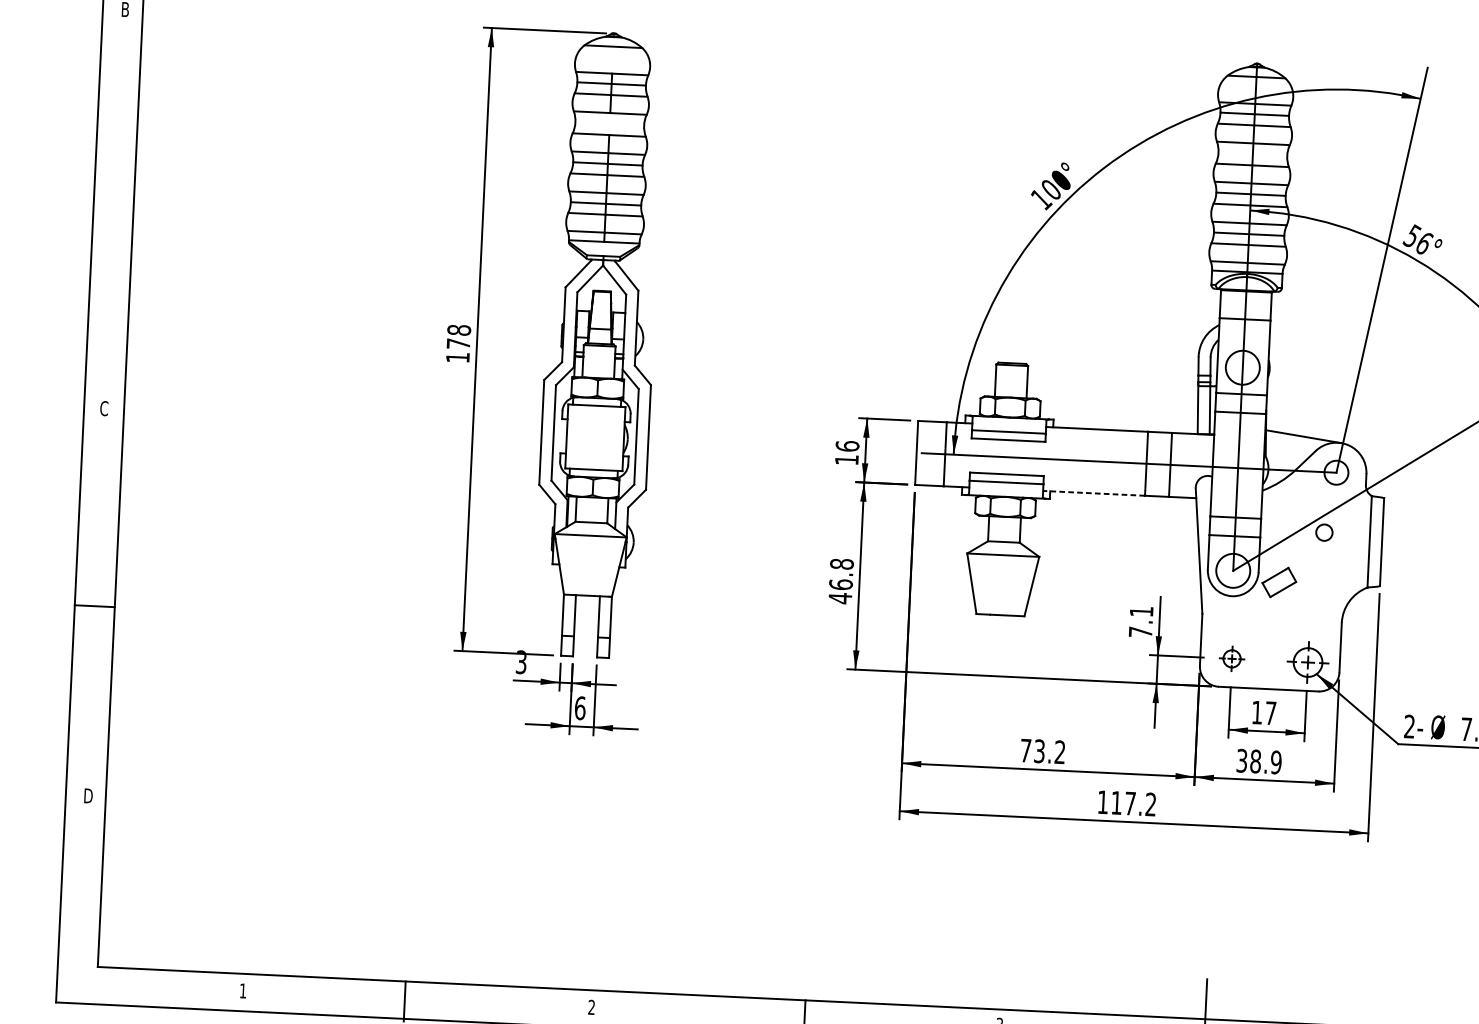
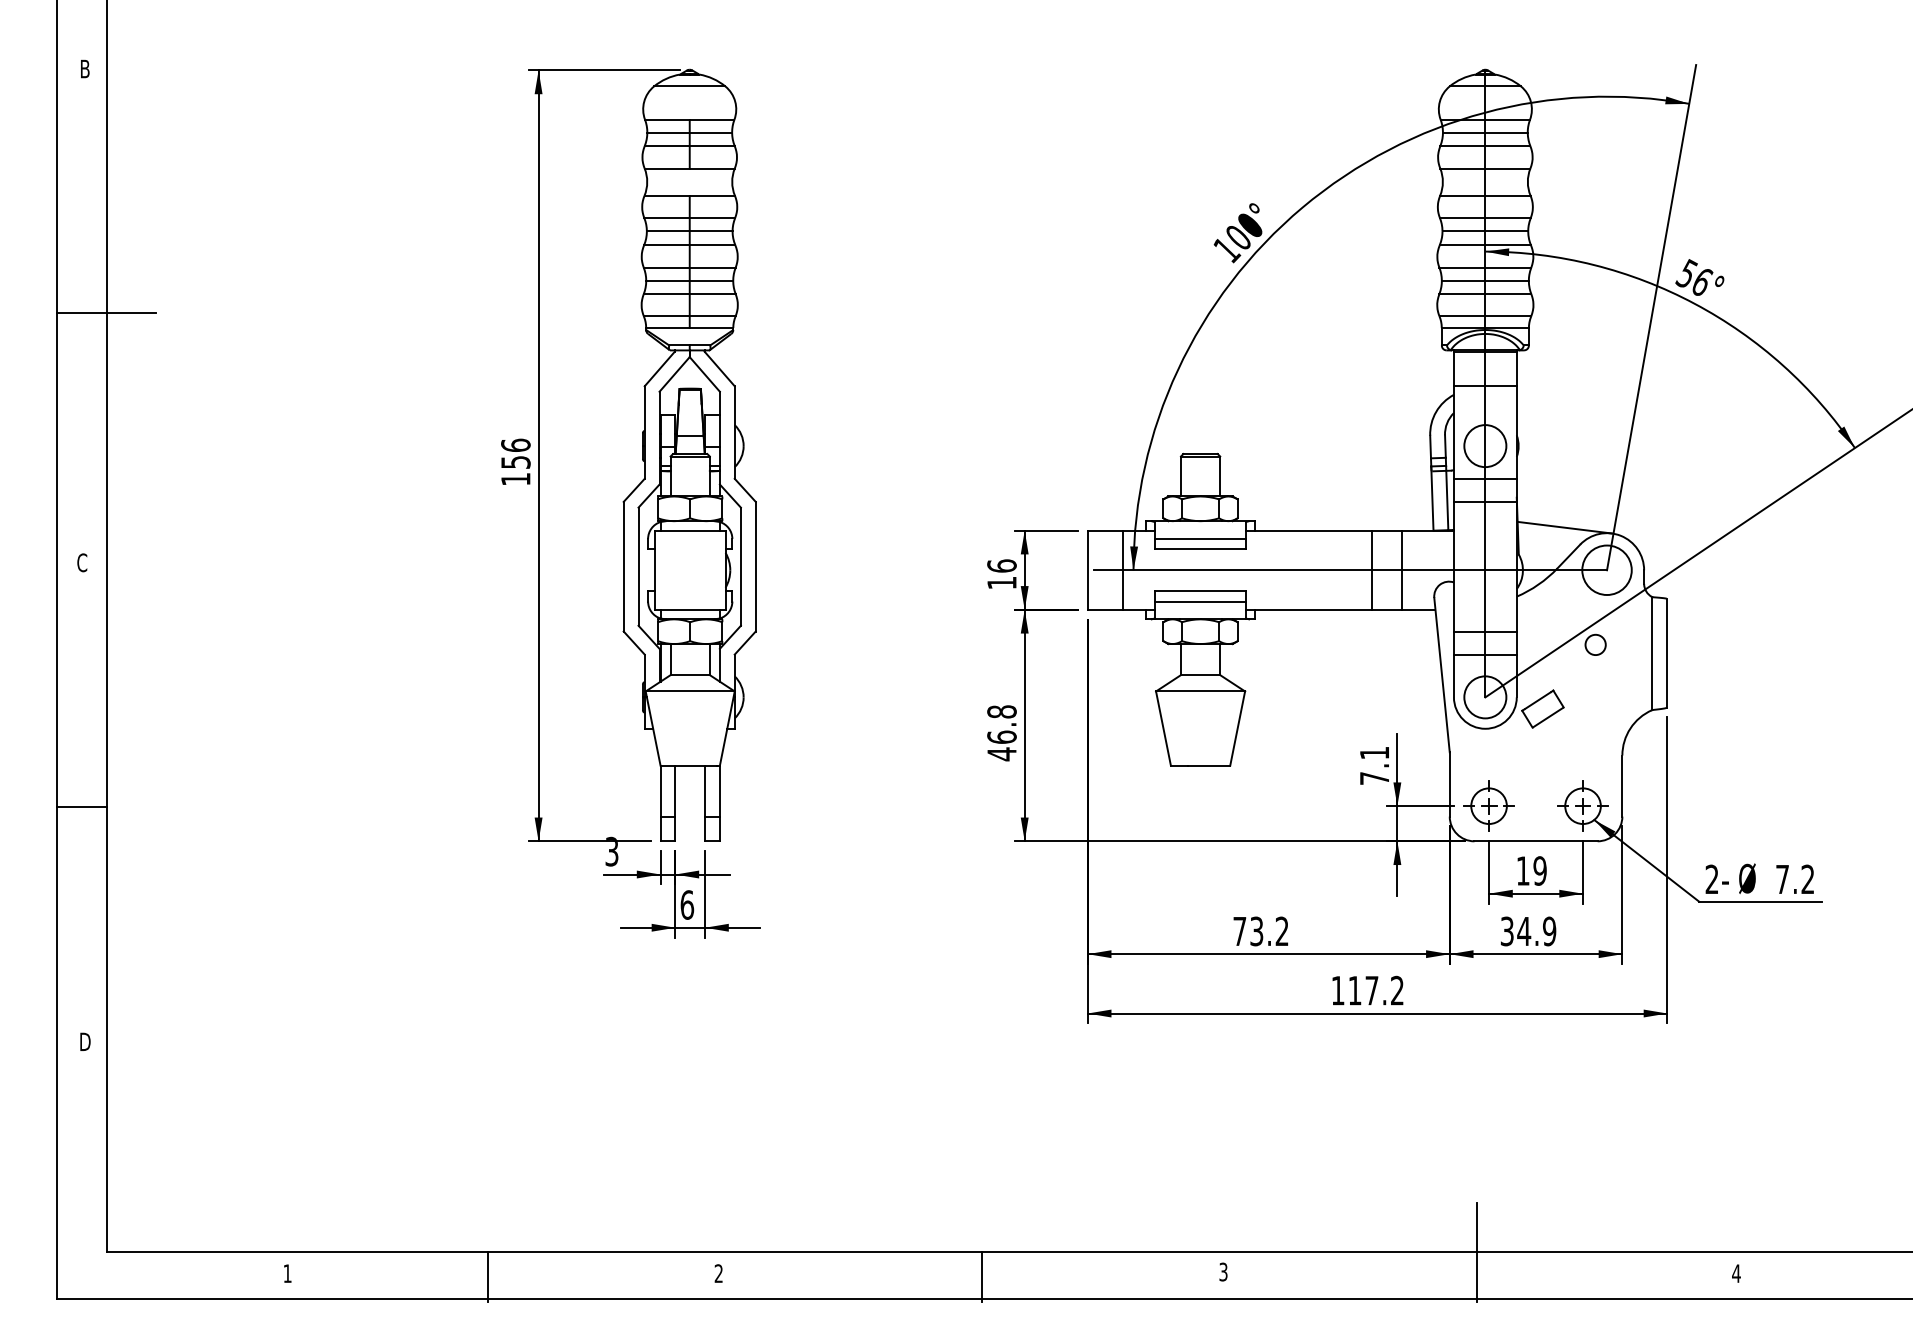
line: (133, 207) -> (106, 312), added
text: (458, 336) -> (515, 453), 178 -> 156
circle: (1336, 472) -> (1606, 570), size x1.67
line: (1093, 493) -> (1308, 609), dashed -> solid
part: (1231, 658) -> (1488, 805), size x1.67
text: (1270, 712) -> (1539, 870), 17 -> 19
text: (1255, 761) -> (1524, 931), 38.9 -> 34.9

